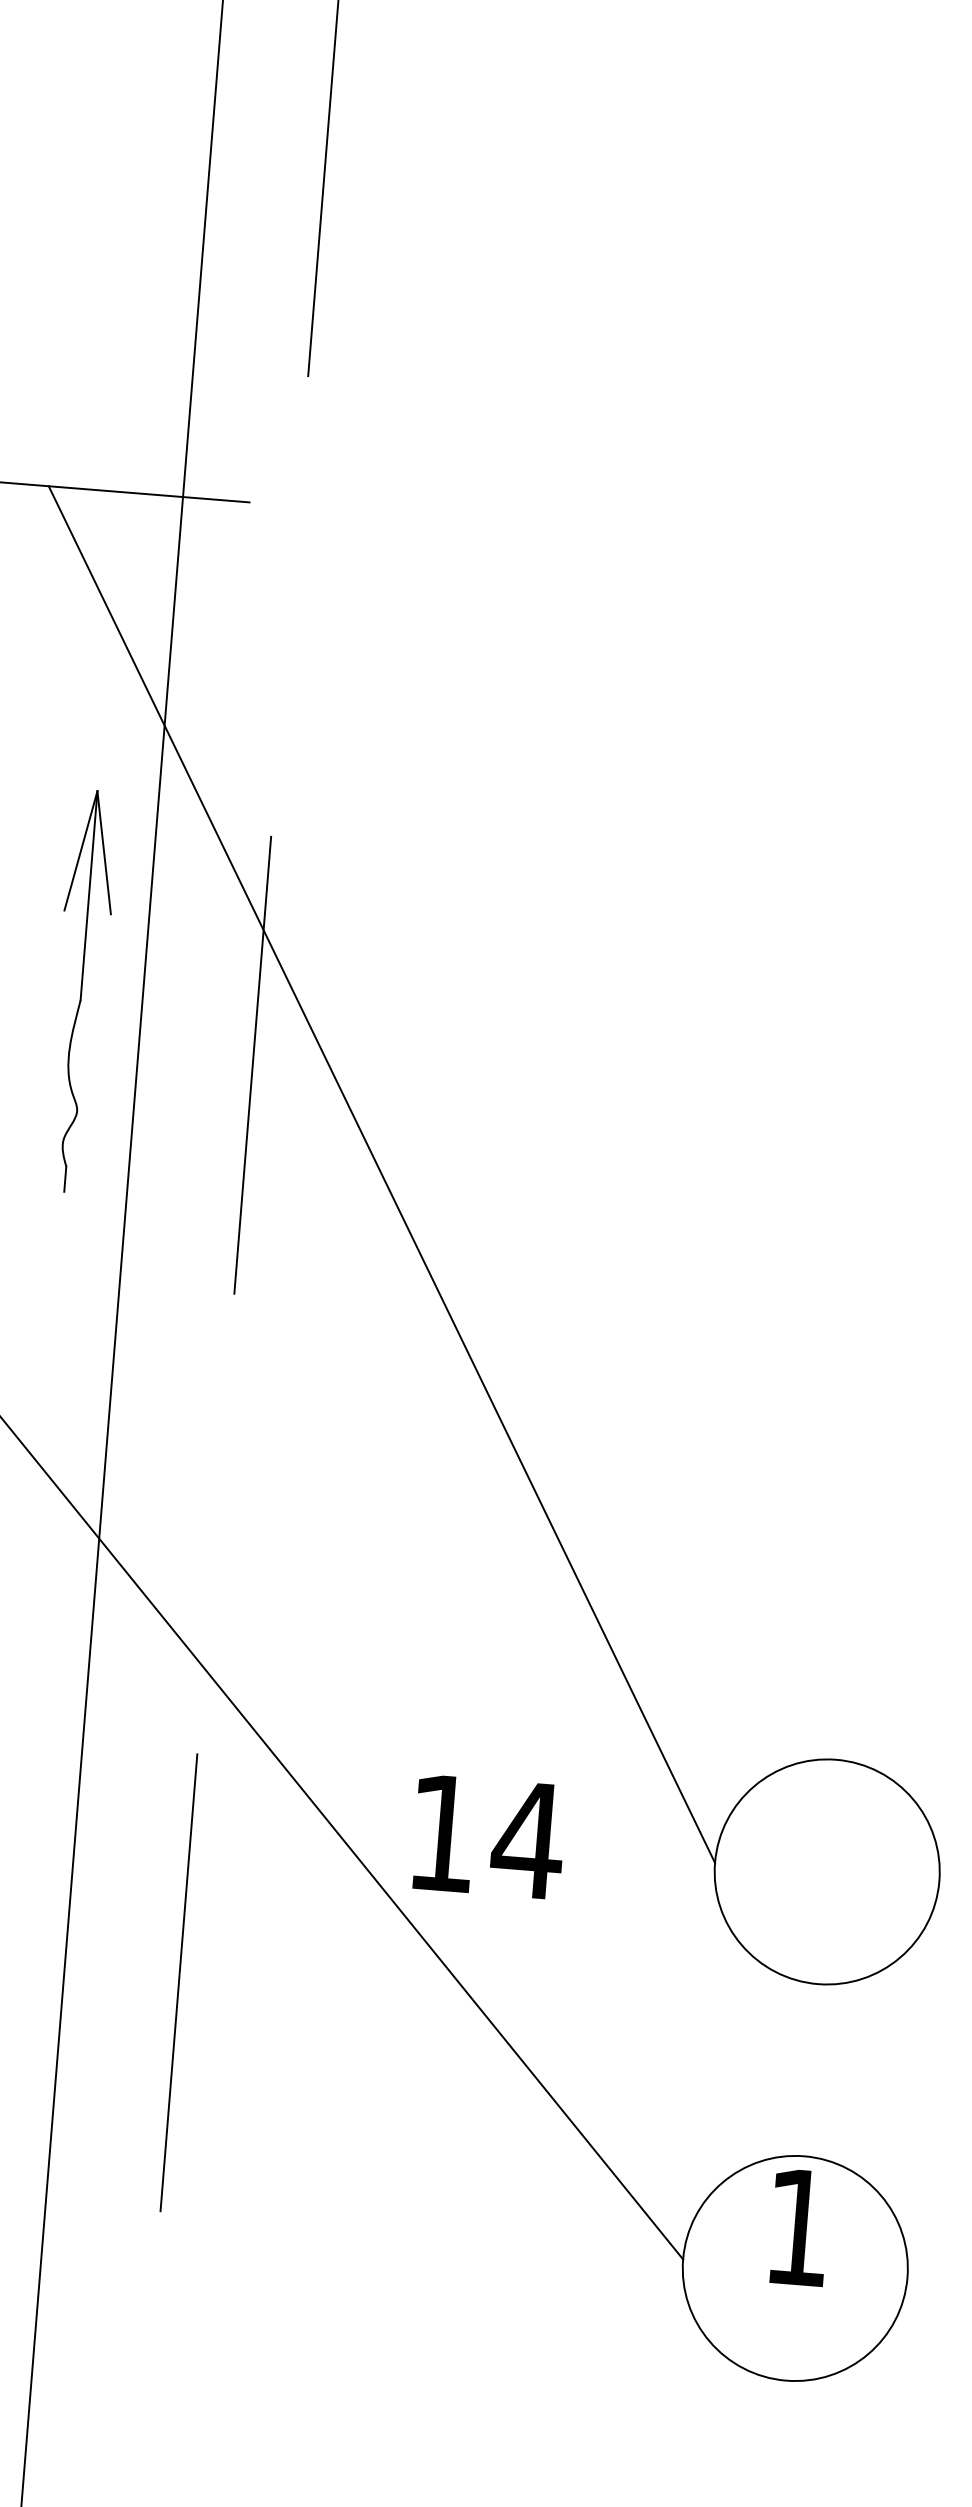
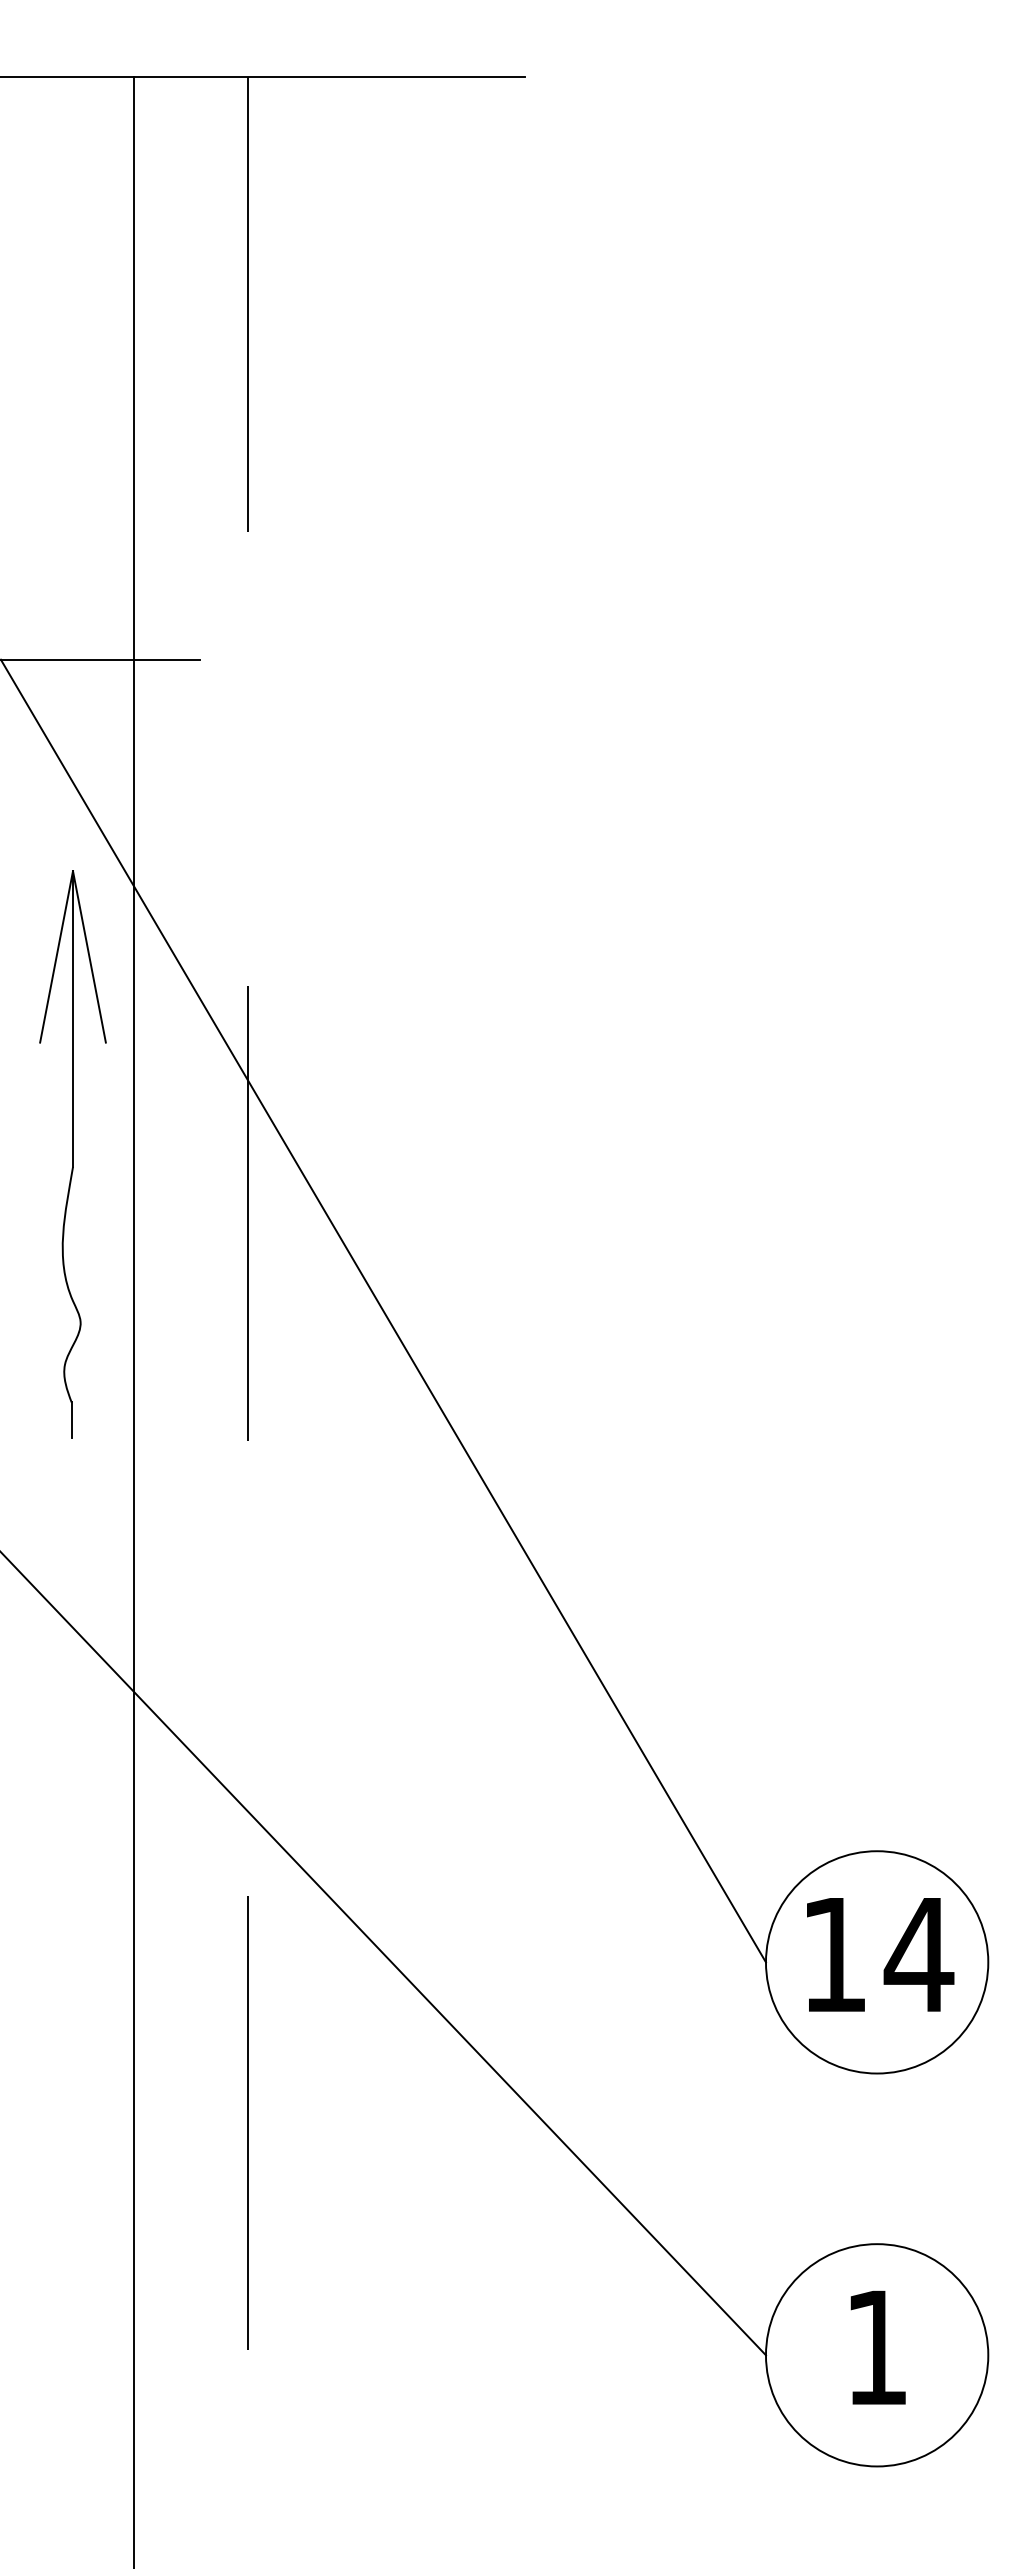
part: (80, 991) -> (72, 1154), size x1.43
text: (489, 1836) -> (880, 1954), moved
text: (798, 2227) -> (877, 2347), moved

